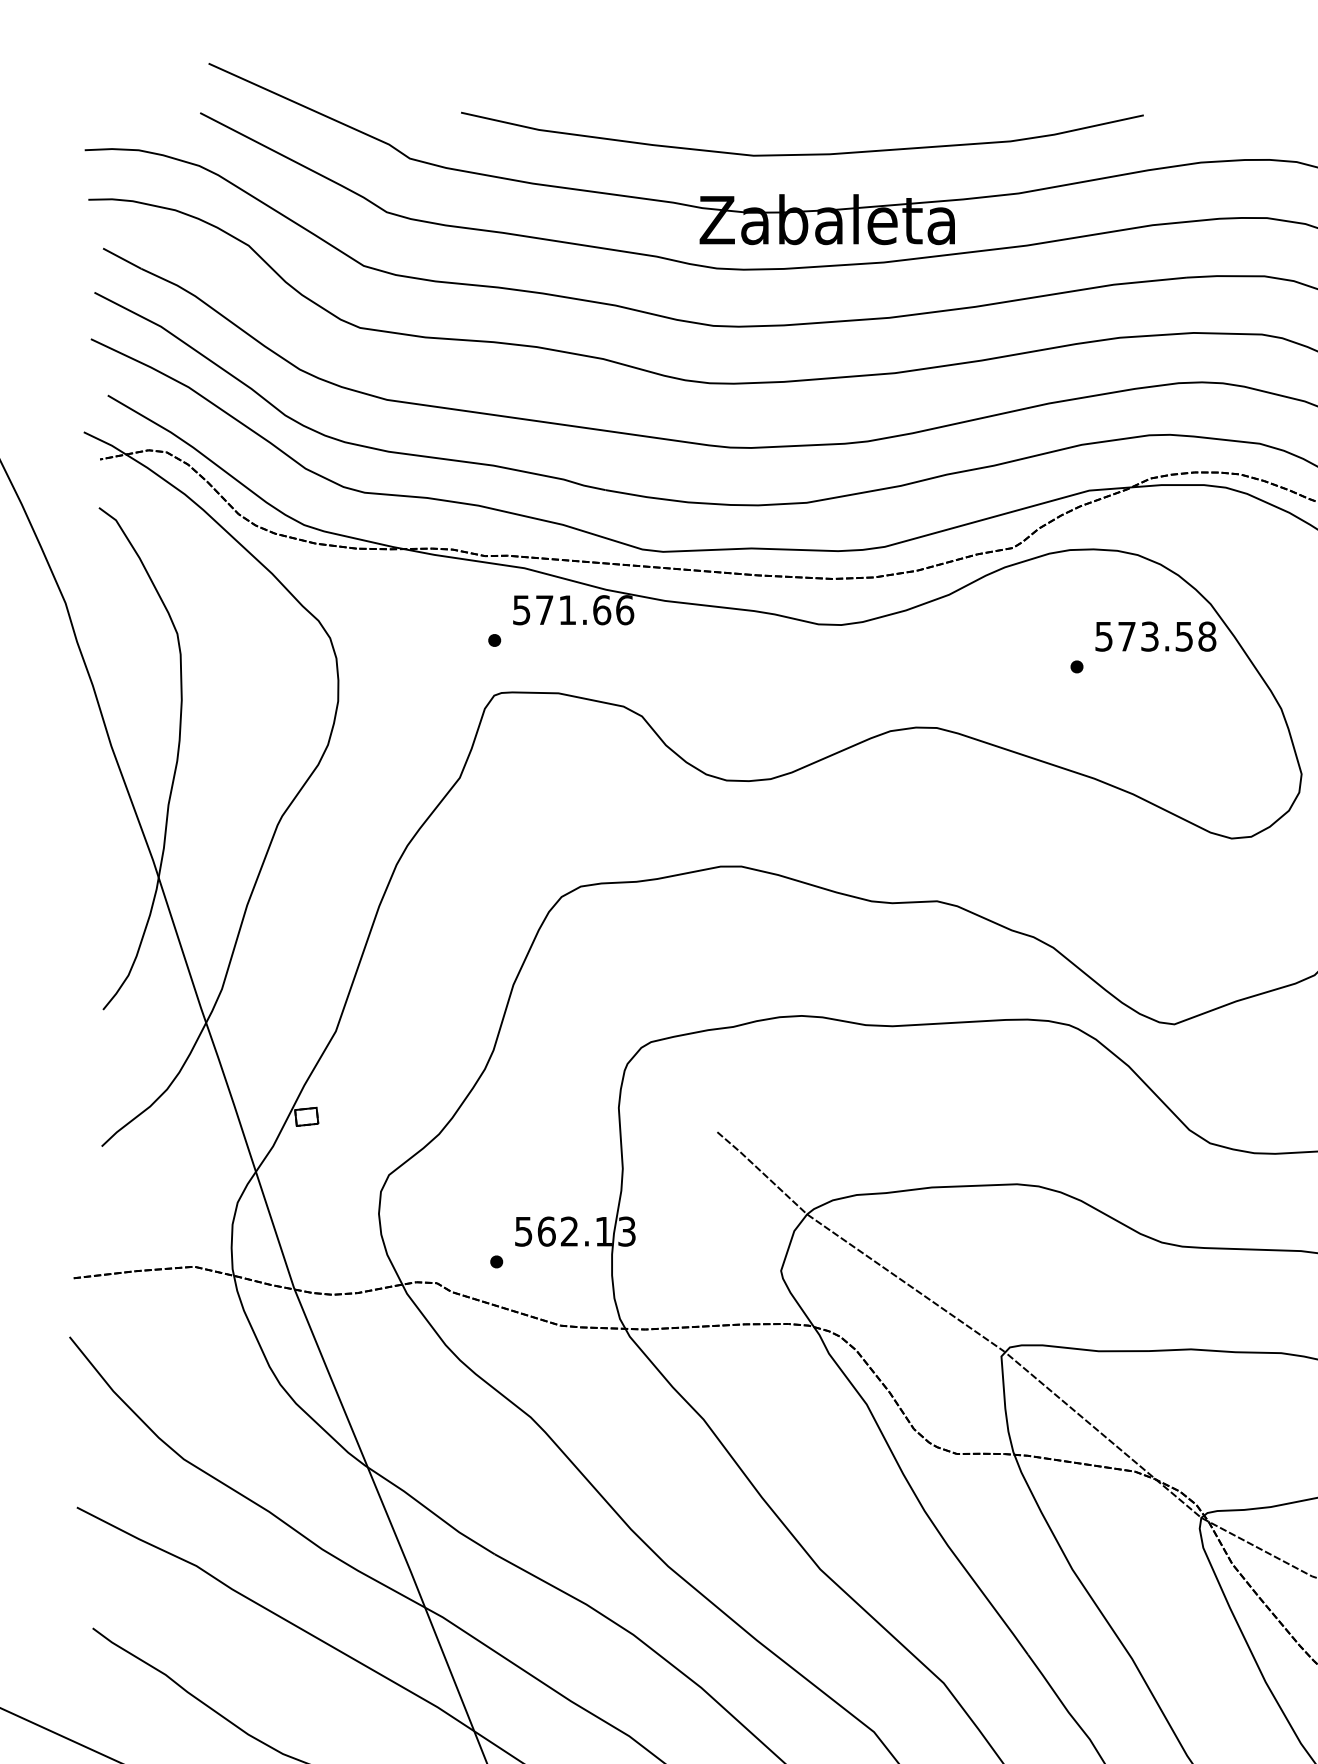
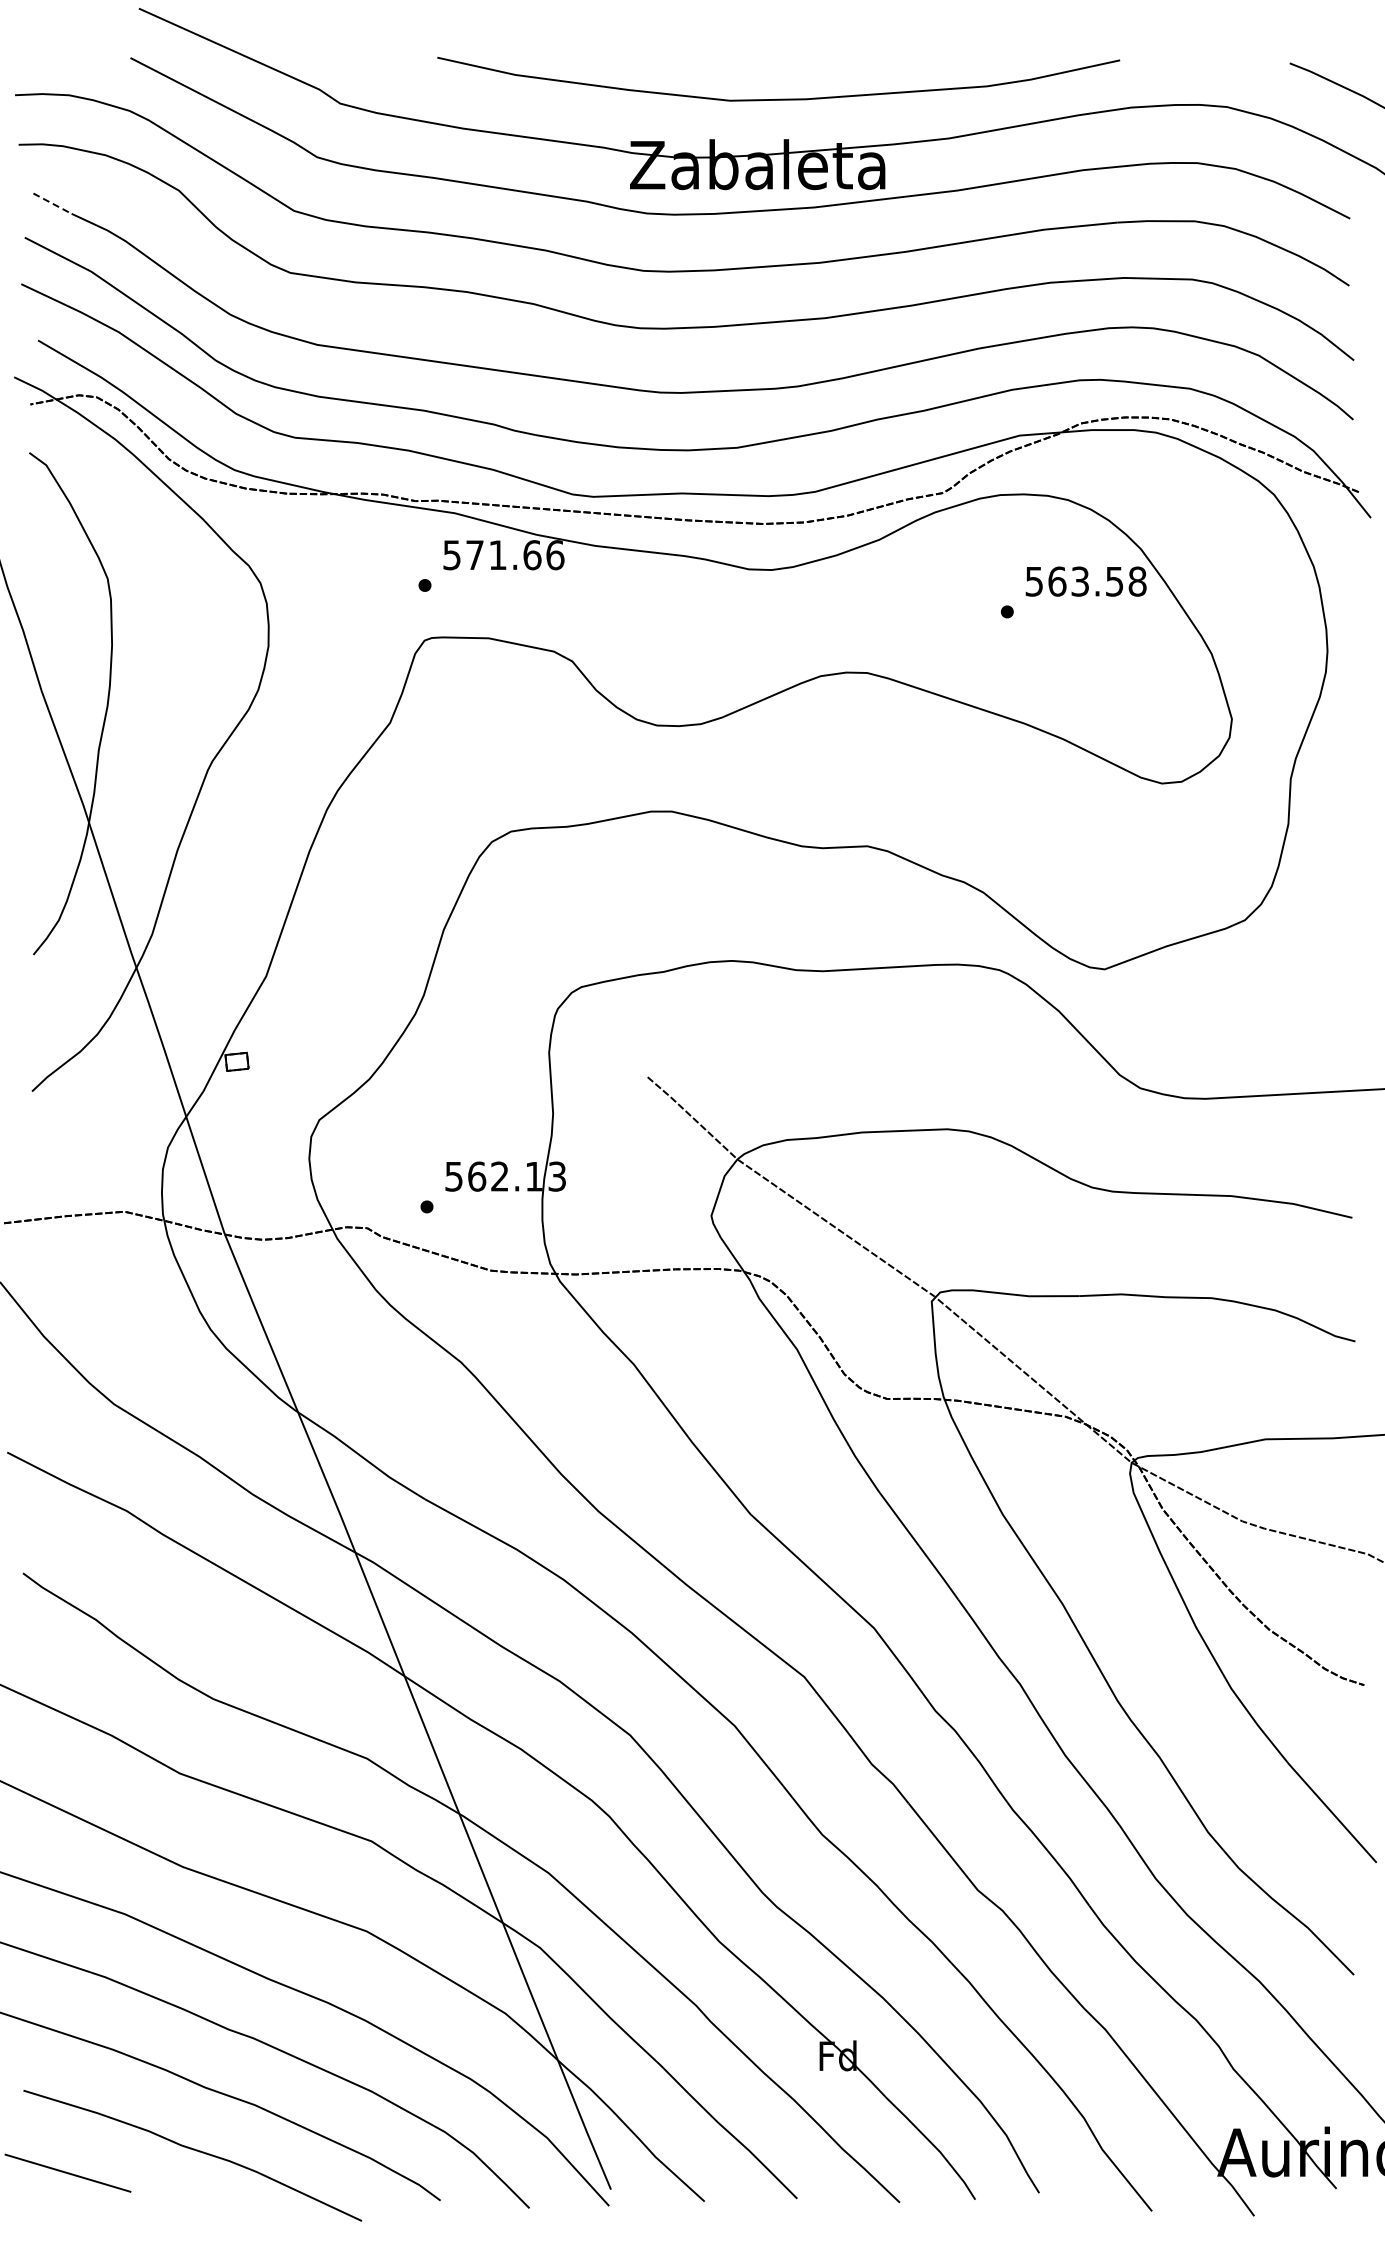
curve: (802, 153) -> (778, 98), moved
line: (122, 258) -> (52, 203), solid -> dashed
text: (1127, 636) -> (1057, 581), 573.58 -> 563.58

